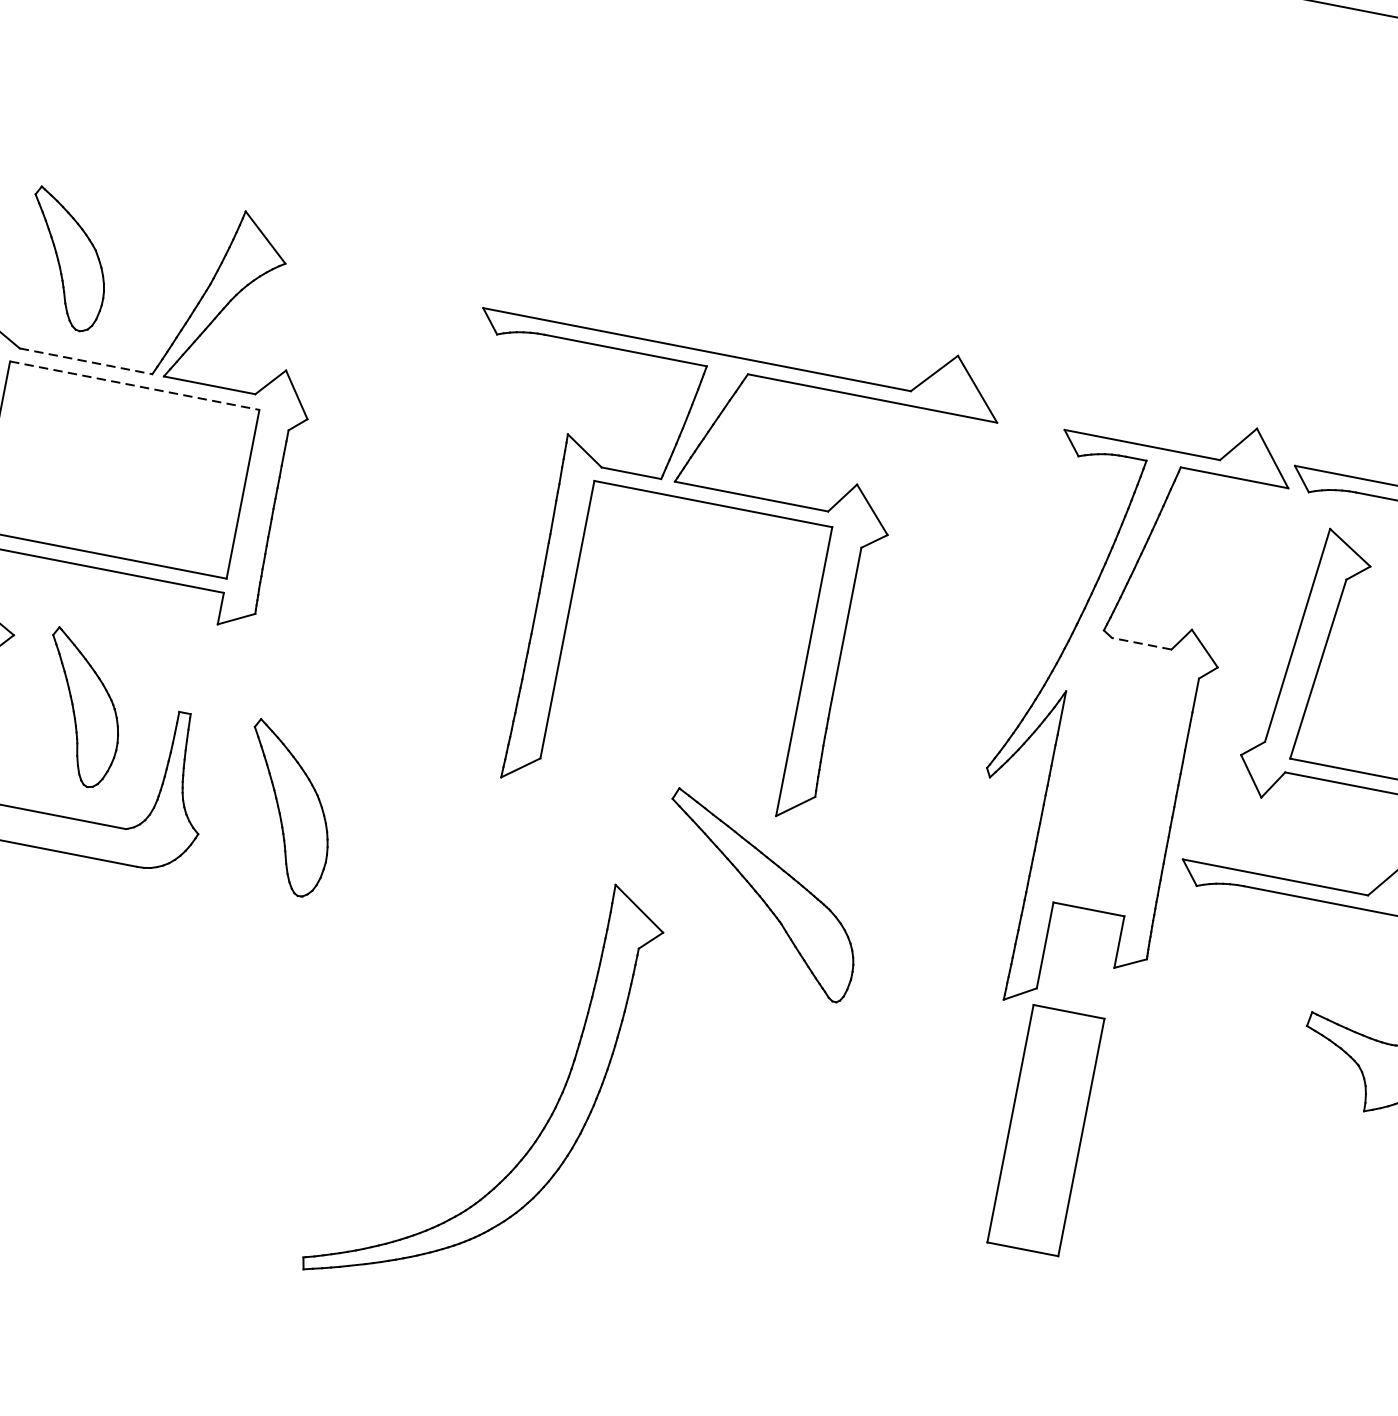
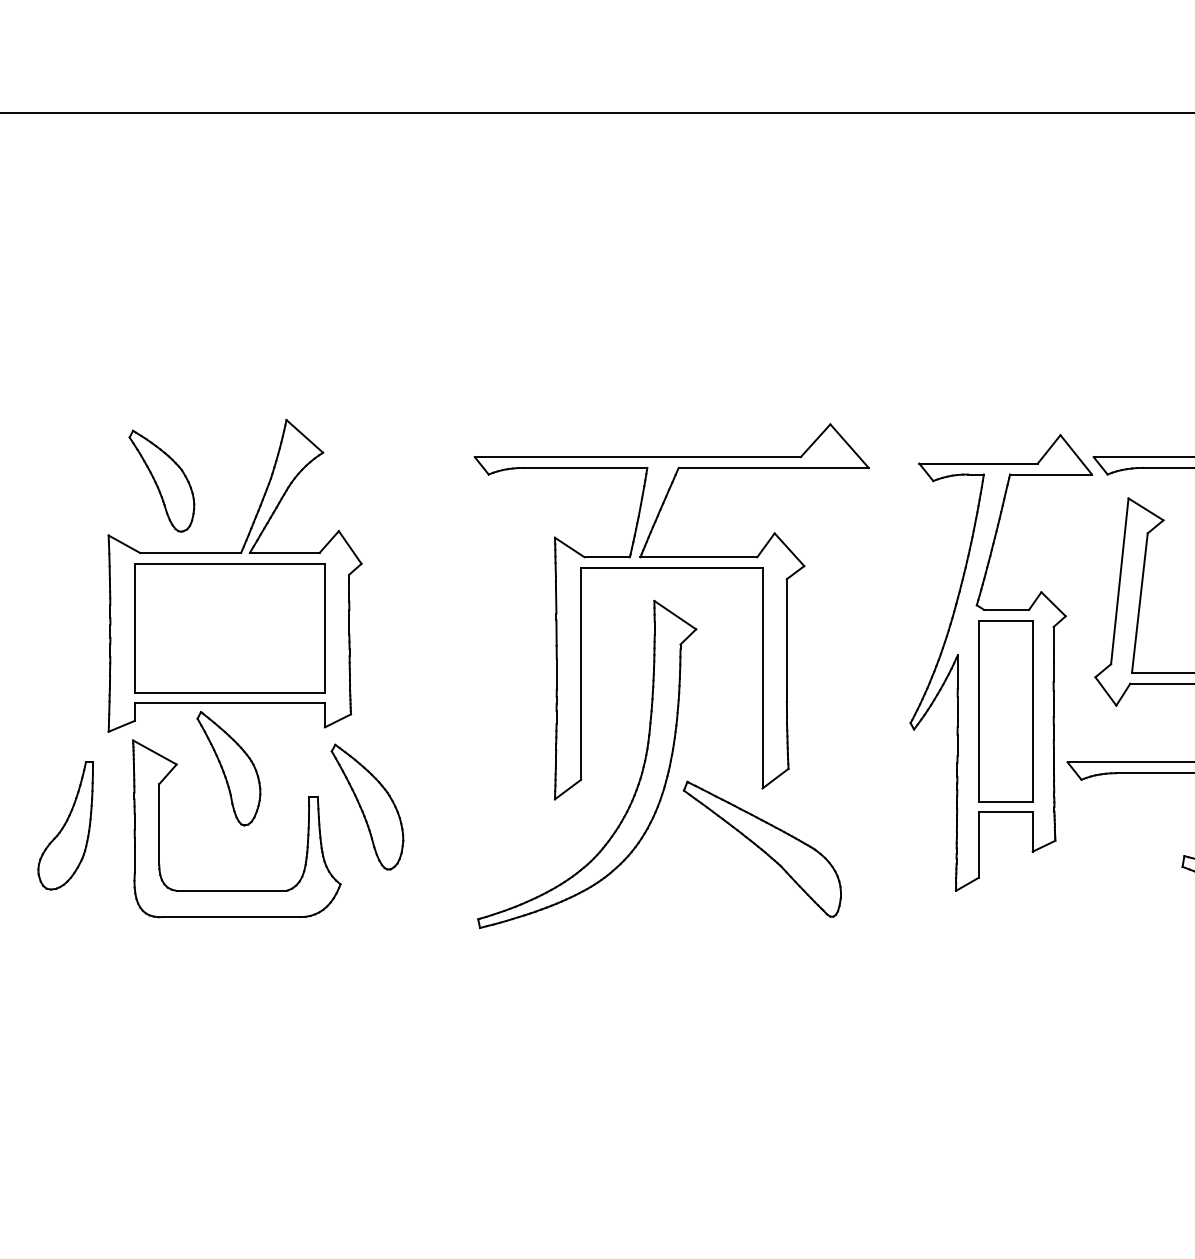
line: (86, 360) -> (190, 552), dashed -> solid
line: (135, 385) -> (230, 563), dashed -> solid
line: (1141, 643) -> (1006, 609), dashed -> solid
part: (81, 708) -> (228, 768), moved
part: (287, 808) -> (367, 806), moved
part: (551, 1112) -> (639, 777), moved
part: (1045, 1131) -> (1005, 711), moved

